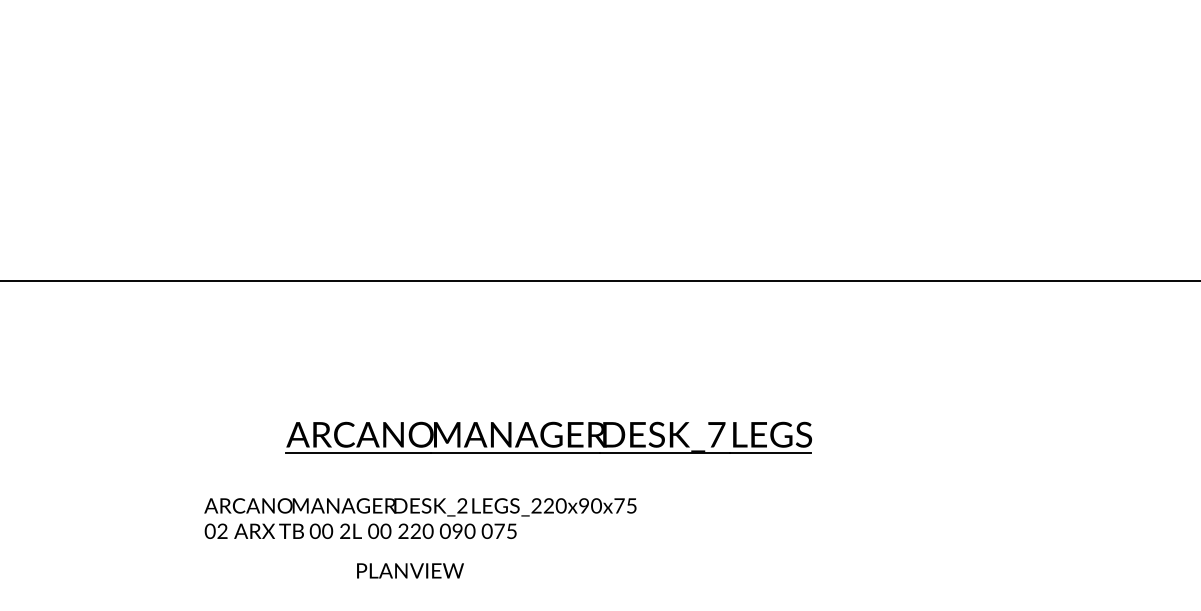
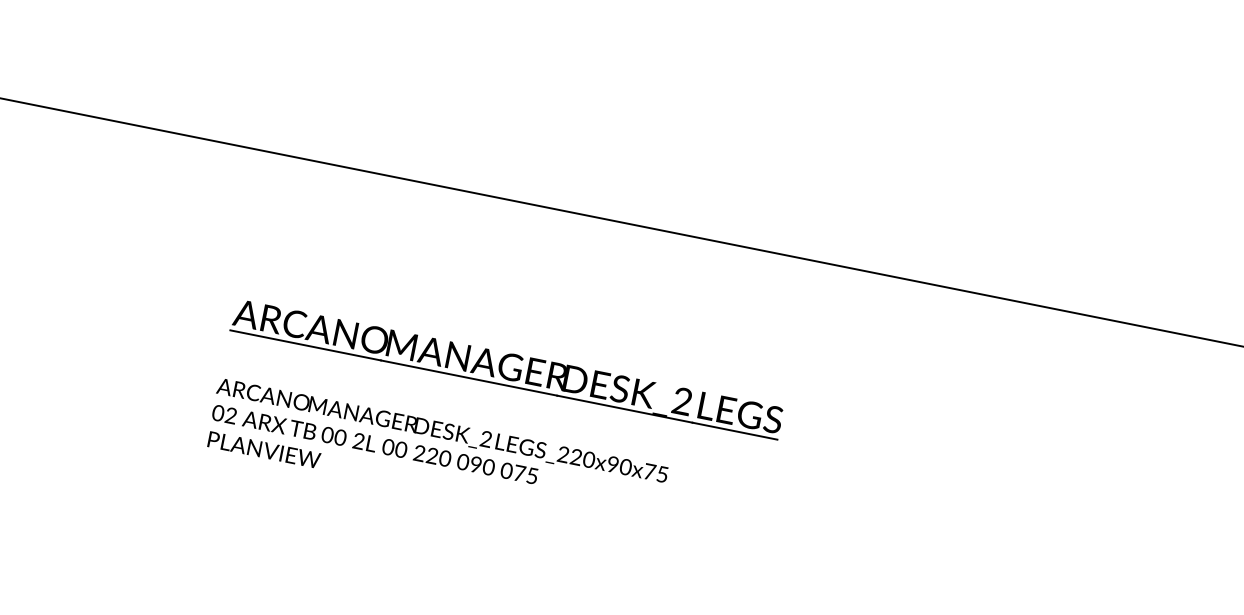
text: (716, 434) -> (682, 401), DESK_7 -> DESK_2
text: (420, 518) -> (439, 443), moved
text: (410, 570) -> (264, 449), moved

